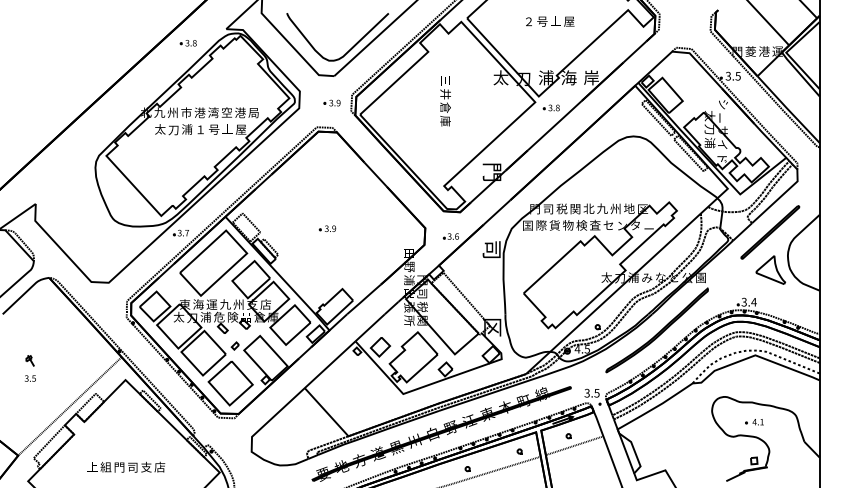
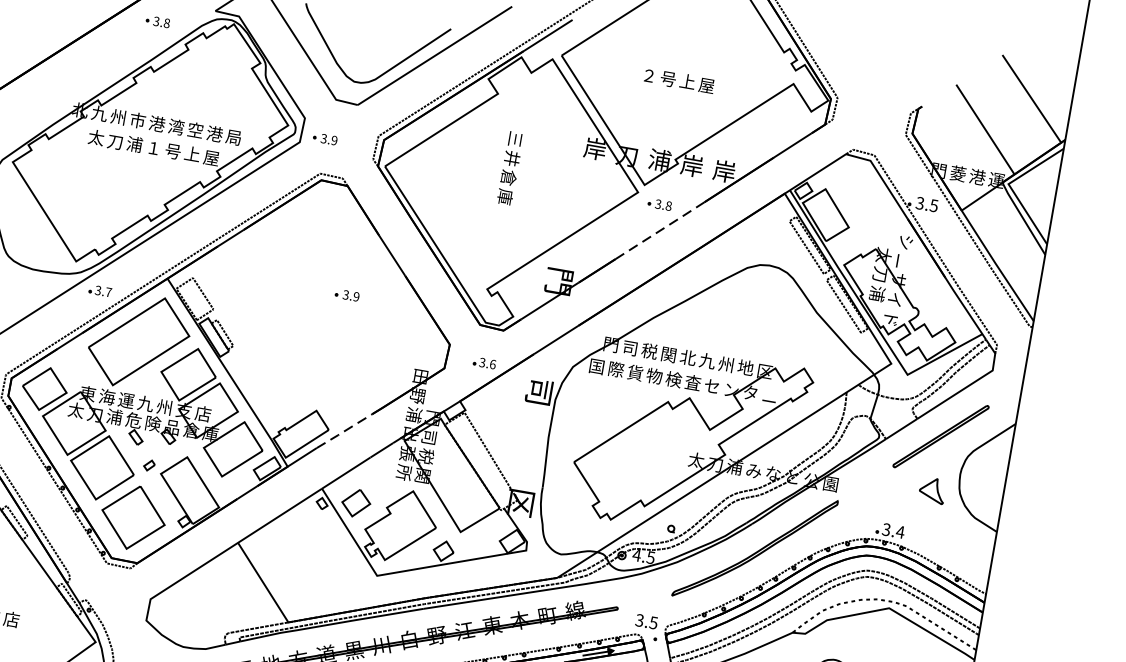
text: (500, 77) -> (594, 148), 太 -> 岸
text: (568, 77) -> (691, 165), 海 -> 岸
part: (331, 102) -> (324, 137), moved
line: (555, 125) -> (661, 230), solid -> dashed
part: (327, 228) -> (347, 294), moved
part: (770, 269) -> (932, 489), size x0.6
line: (363, 299) -> (343, 430), solid -> dashed

